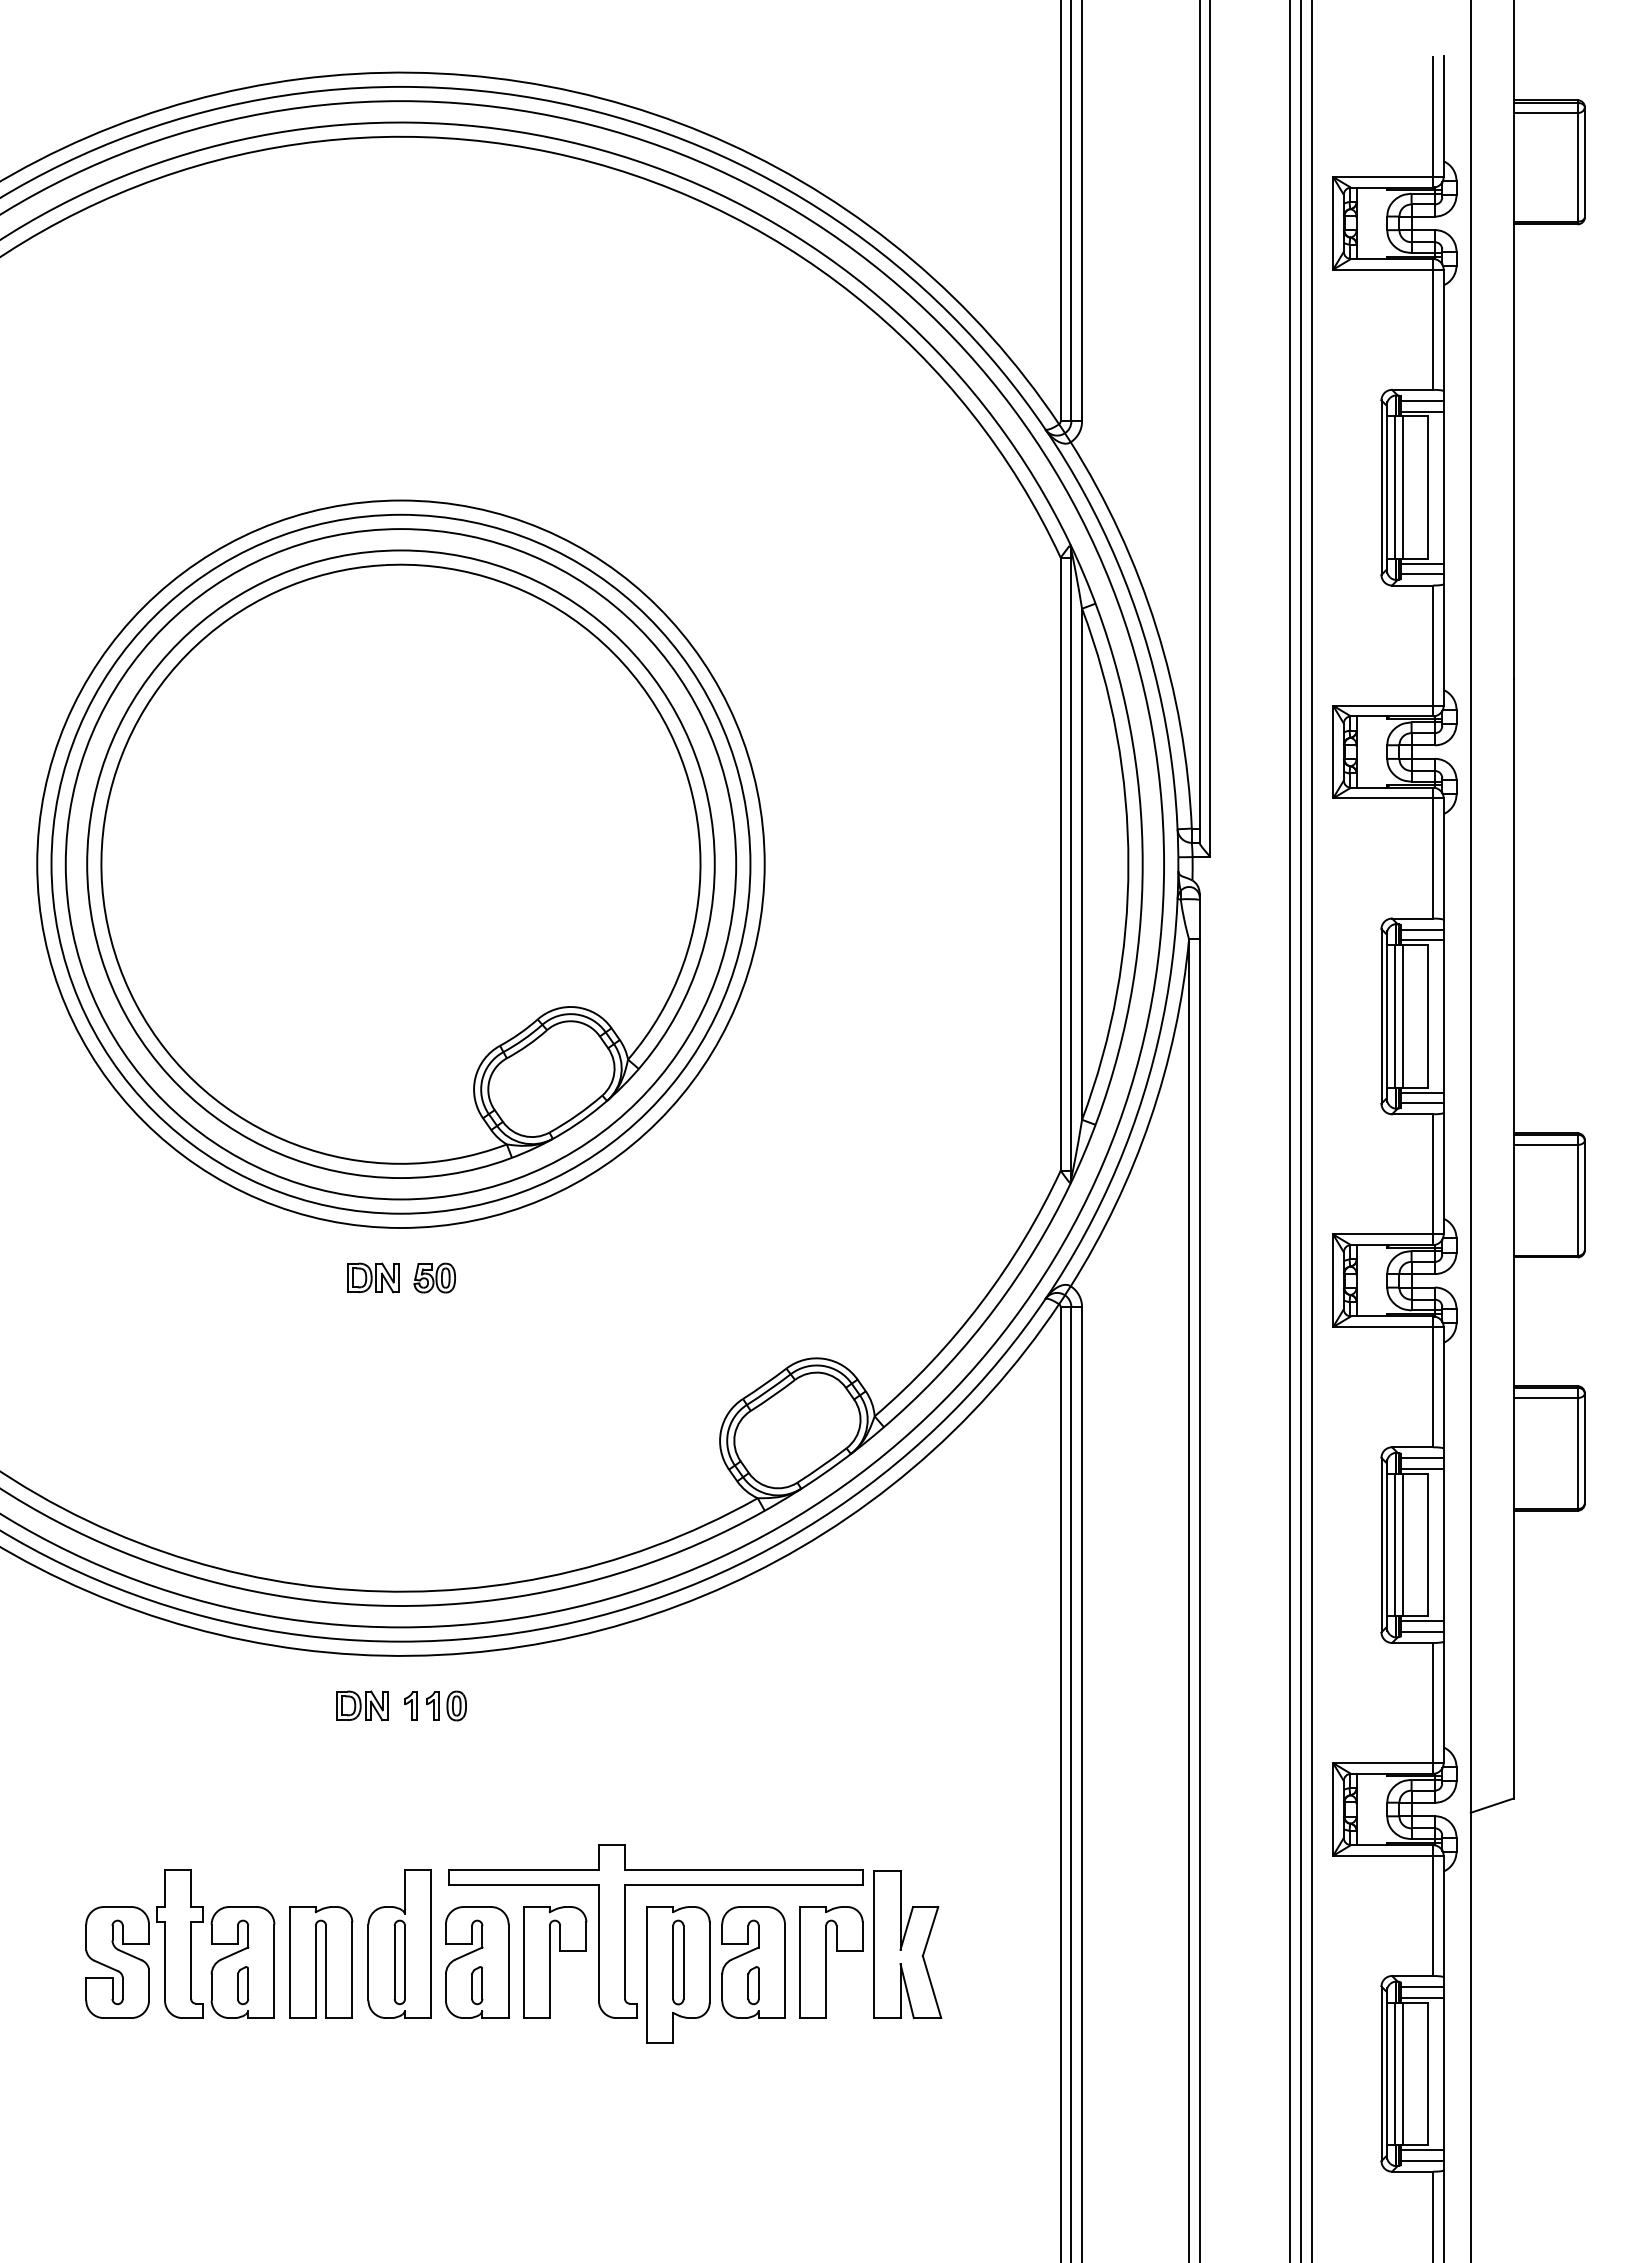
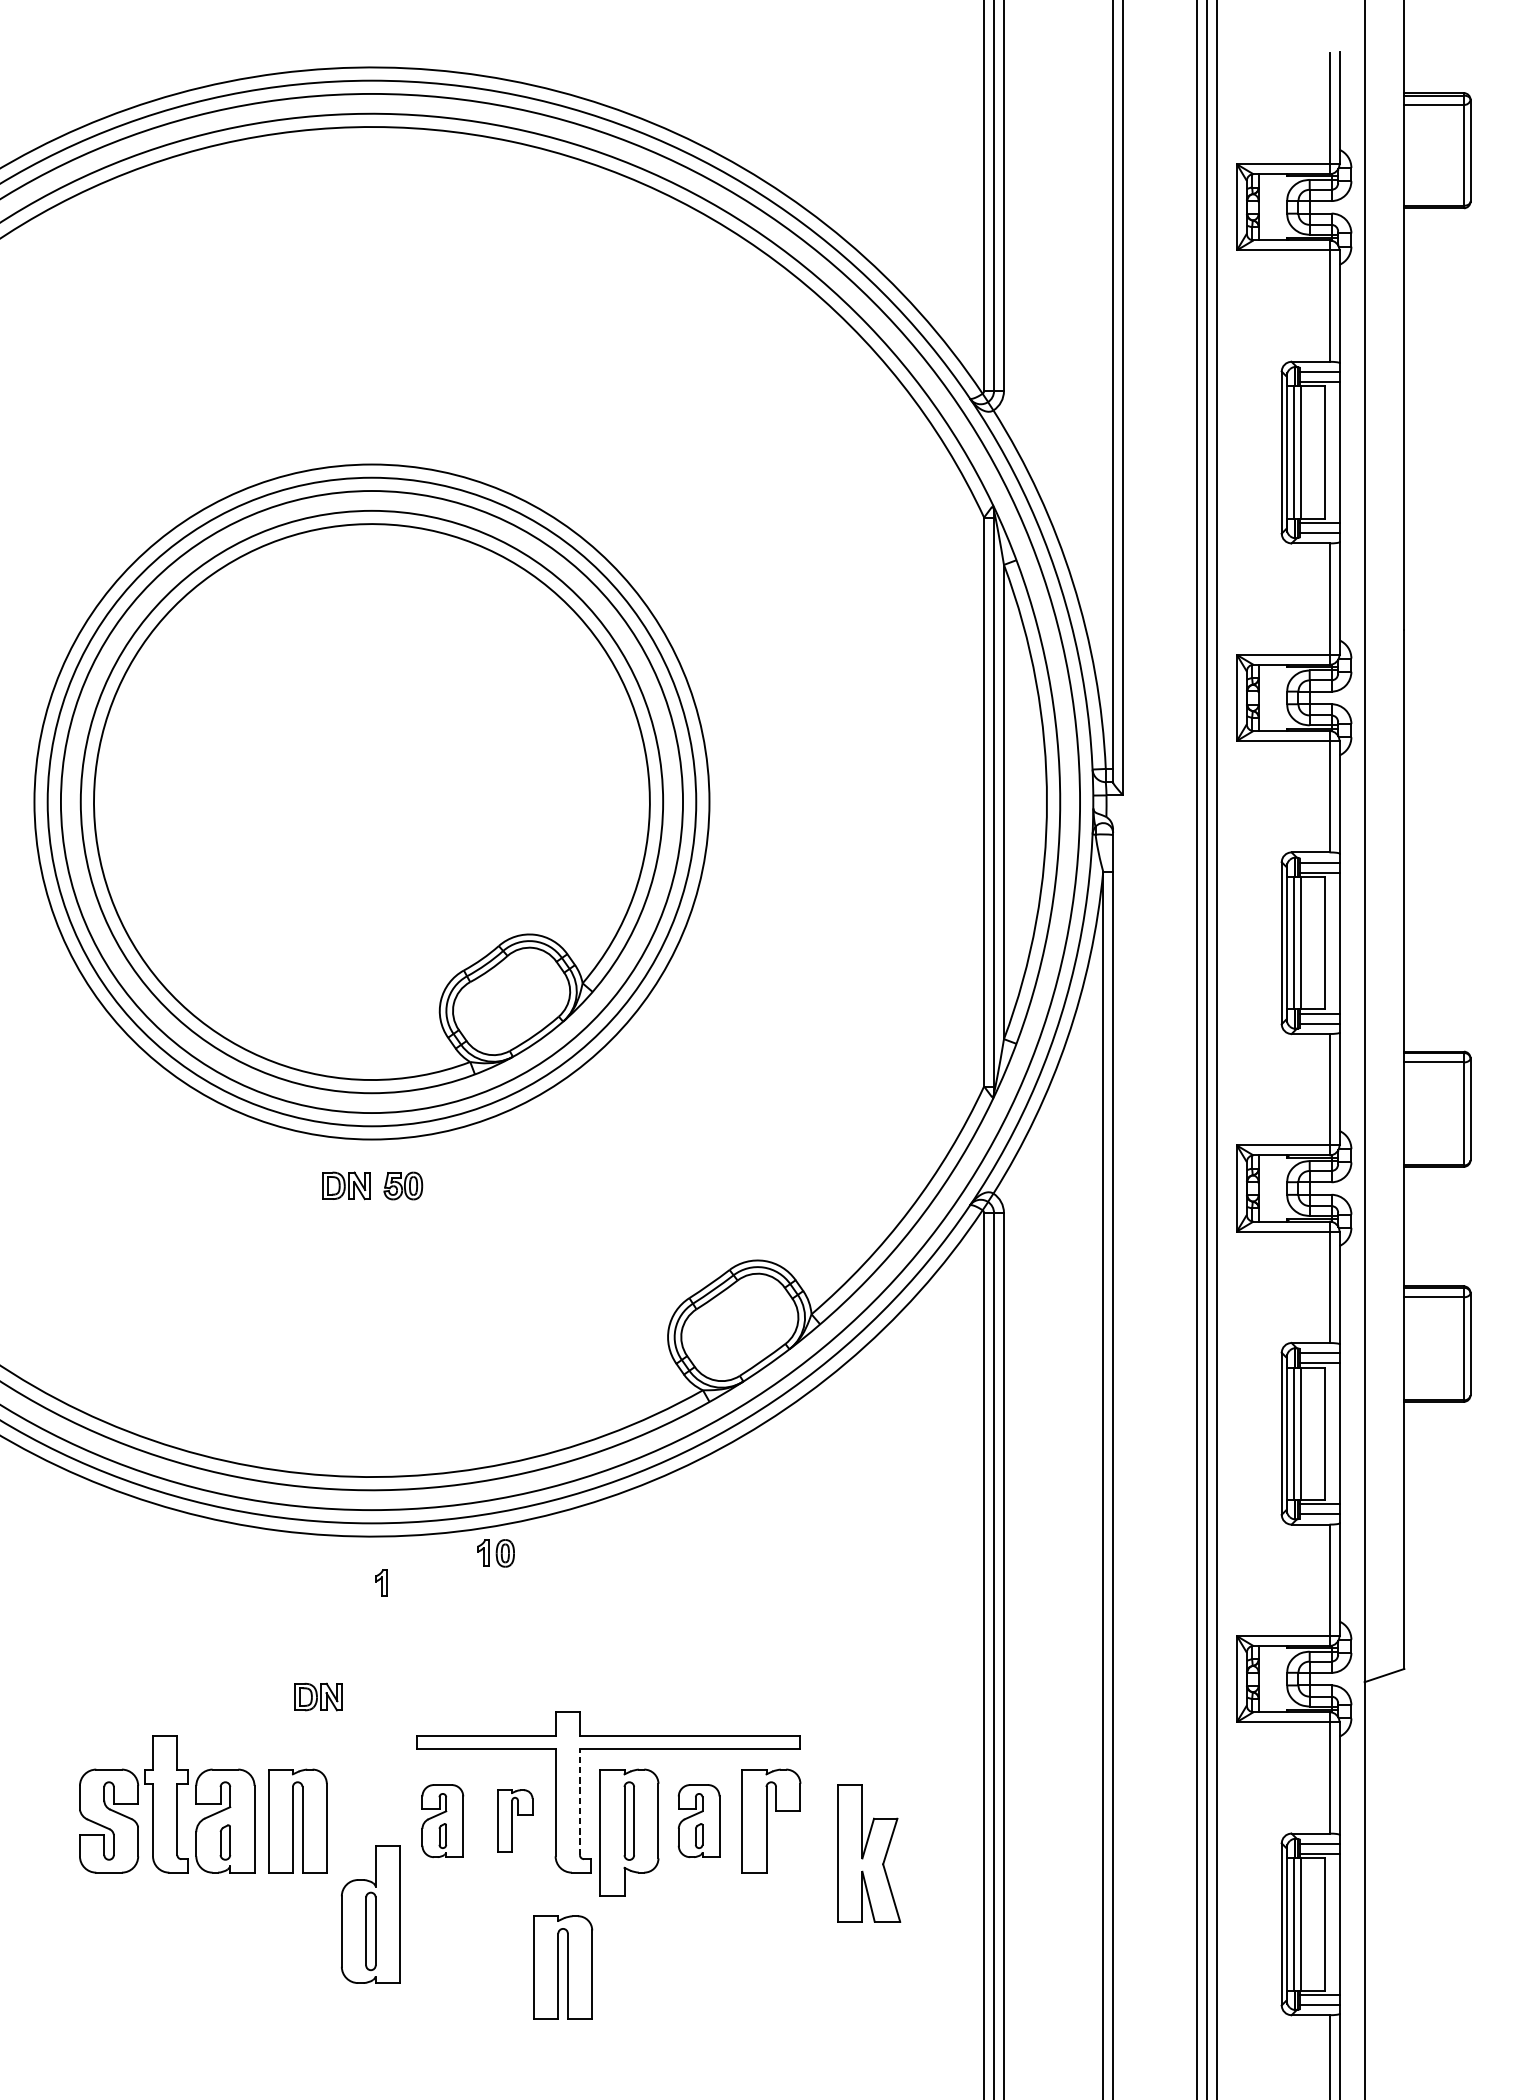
part: (362, 1705) -> (318, 1696), moved
part: (446, 1705) -> (495, 1552), moved
line: (625, 1941) -> (580, 1801), solid -> dashed
part: (399, 1943) -> (370, 1913), moved
part: (907, 1944) -> (868, 1853), moved
part: (477, 1962) -> (442, 1821), size x0.7
part: (555, 1962) -> (515, 1821), size x0.6
part: (753, 1962) -> (699, 1821), size x0.7
part: (607, 2120) -> (563, 1967), added

